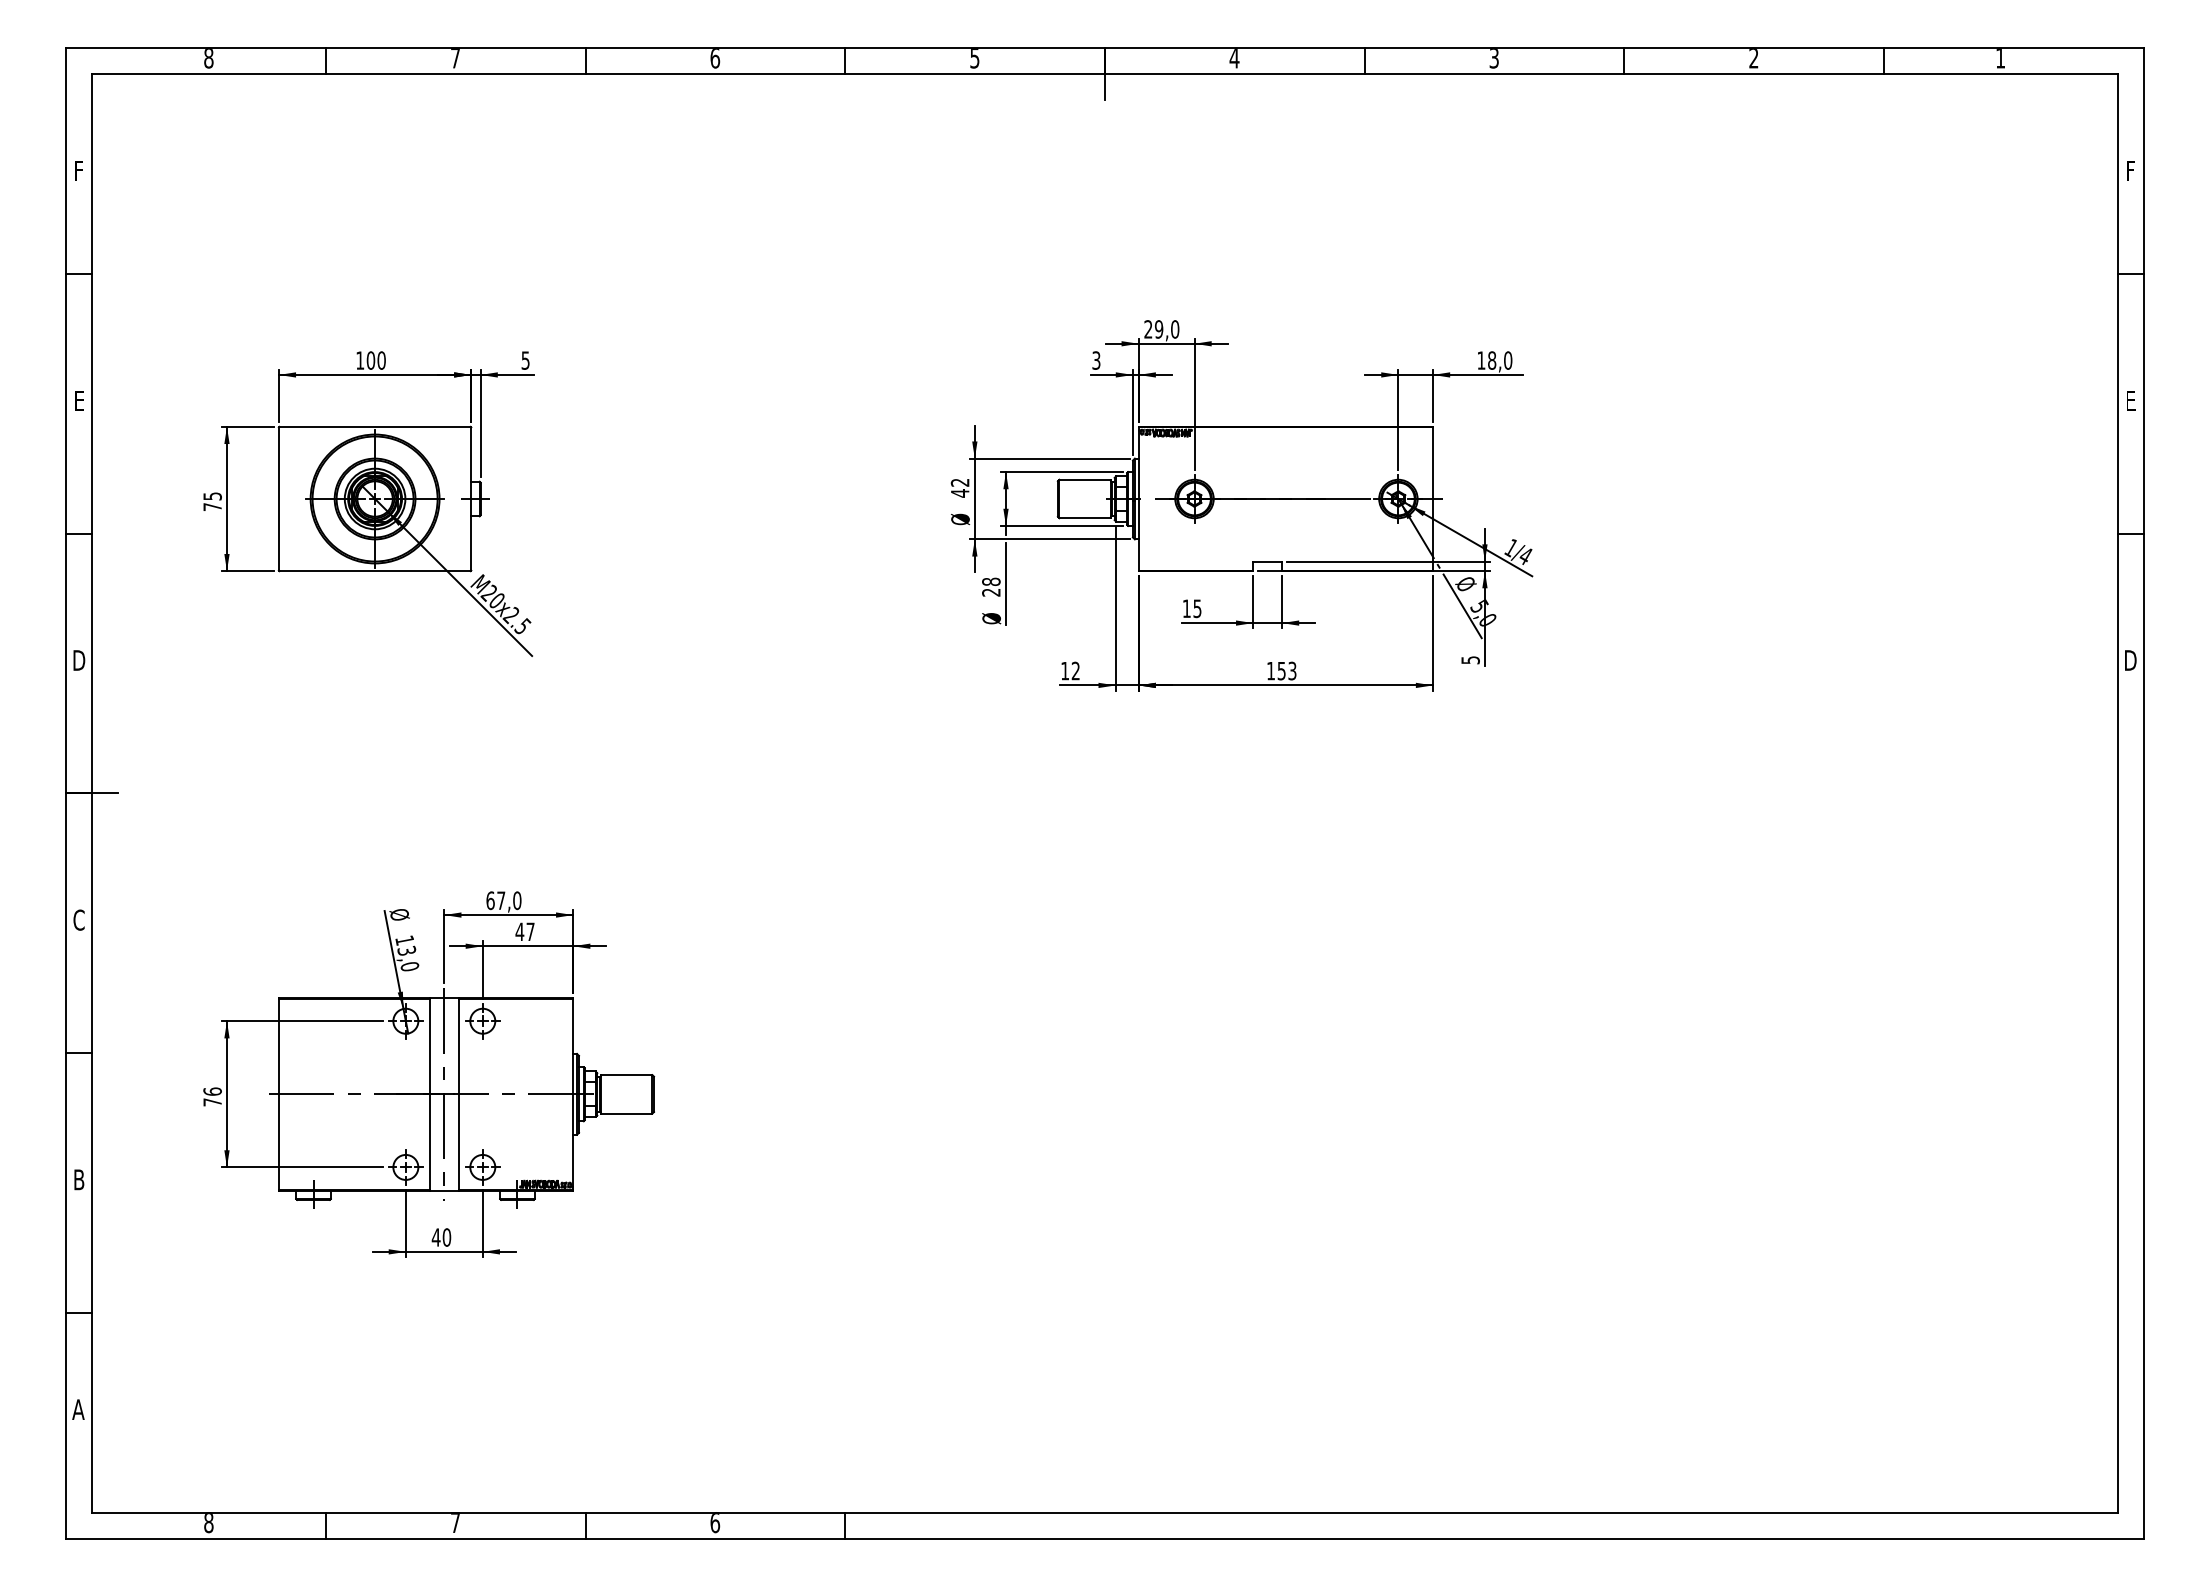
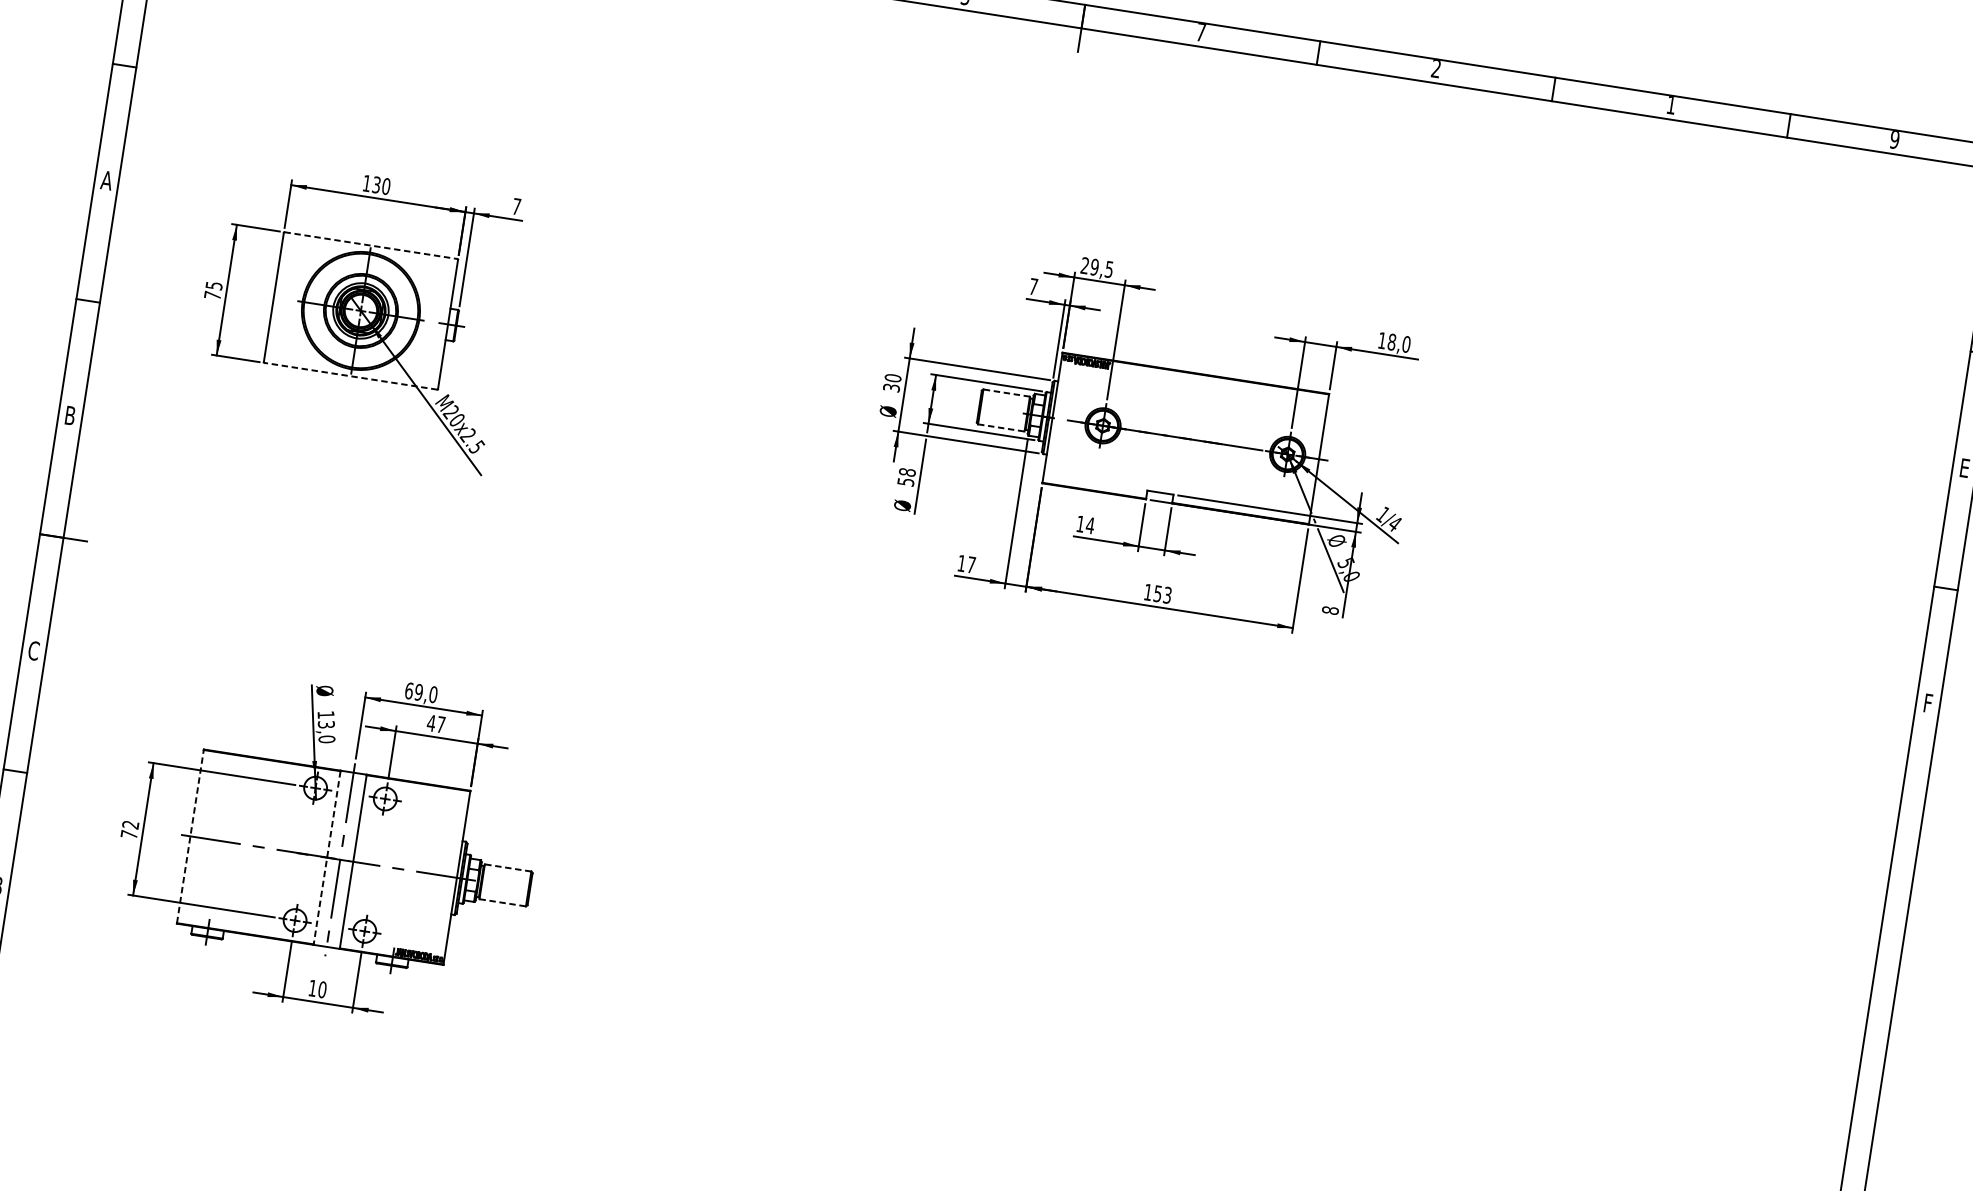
text: (1234, 58) -> (1201, 32), 4 -> 7
text: (1493, 58) -> (1435, 68), 3 -> 2
text: (1753, 58) -> (1671, 105), 2 -> 1
text: (2000, 58) -> (1894, 139), 1 -> 9
text: (1175, 329) -> (1109, 269), 29,0 -> 29,5
text: (370, 360) -> (376, 184), 100 -> 130
text: (525, 360) -> (516, 206), 5 -> 7
text: (1096, 360) -> (1033, 286), 3 -> 7
text: (79, 400) -> (107, 180), E -> A
line: (375, 426) -> (371, 245), solid -> dashed
line: (1085, 479) -> (1007, 392), solid -> dashed
text: (959, 487) -> (891, 382), 42 -> 30
line: (1085, 518) -> (1001, 428), solid -> dashed
line: (375, 571) -> (351, 376), solid -> dashed
text: (991, 592) -> (906, 482), 28 -> 58
text: (1197, 608) -> (1090, 525), 15 -> 14
text: (79, 660) -> (70, 415), D -> B
text: (1470, 660) -> (1330, 610), 5 -> 8
text: (2130, 660) -> (1928, 703), D -> F
text: (1075, 670) -> (971, 564), 12 -> 17
text: (501, 900) -> (419, 692), 67,0 -> 69,0
line: (626, 1075) -> (507, 868), solid -> dashed
text: (212, 1091) -> (130, 824), 76 -> 72
line: (278, 1094) -> (189, 836), solid -> dashed
line: (429, 1094) -> (326, 857), solid -> dashed
line: (626, 1113) -> (502, 902), solid -> dashed
text: (435, 1237) -> (312, 988), 40 -> 10

